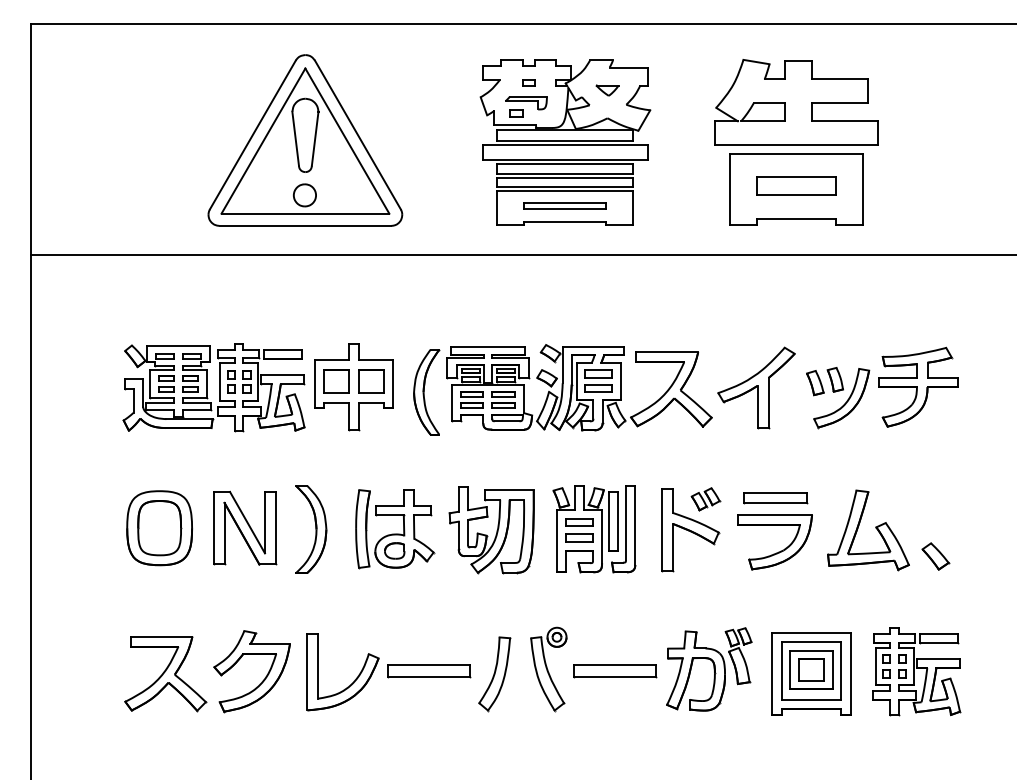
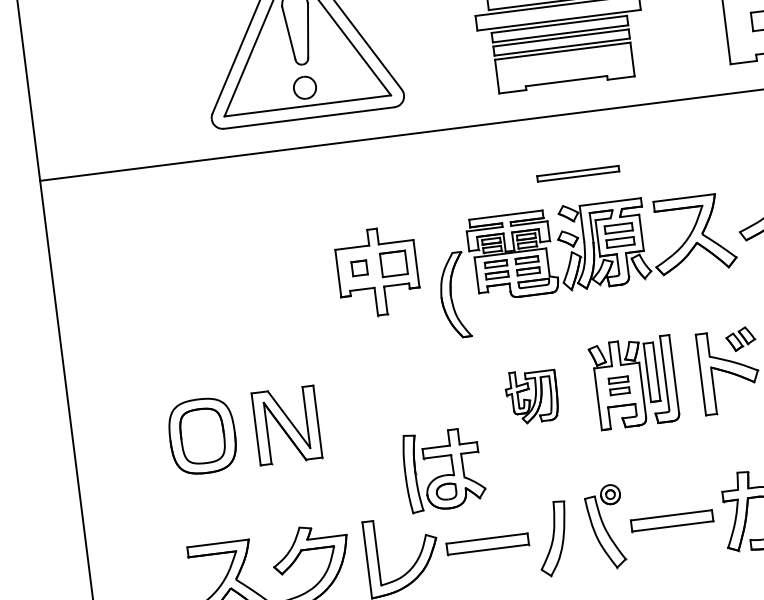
part: (564, 205) -> (577, 173), moved
part: (336, 381) -> (359, 268), size x0.6
part: (213, 387) -> (238, 289), removed
part: (426, 392) -> (453, 295), moved
part: (311, 529) -> (353, 418), removed
part: (395, 529) -> (444, 470), moved
part: (491, 530) -> (532, 396), size x0.6
part: (579, 530) -> (619, 385), size x0.7

